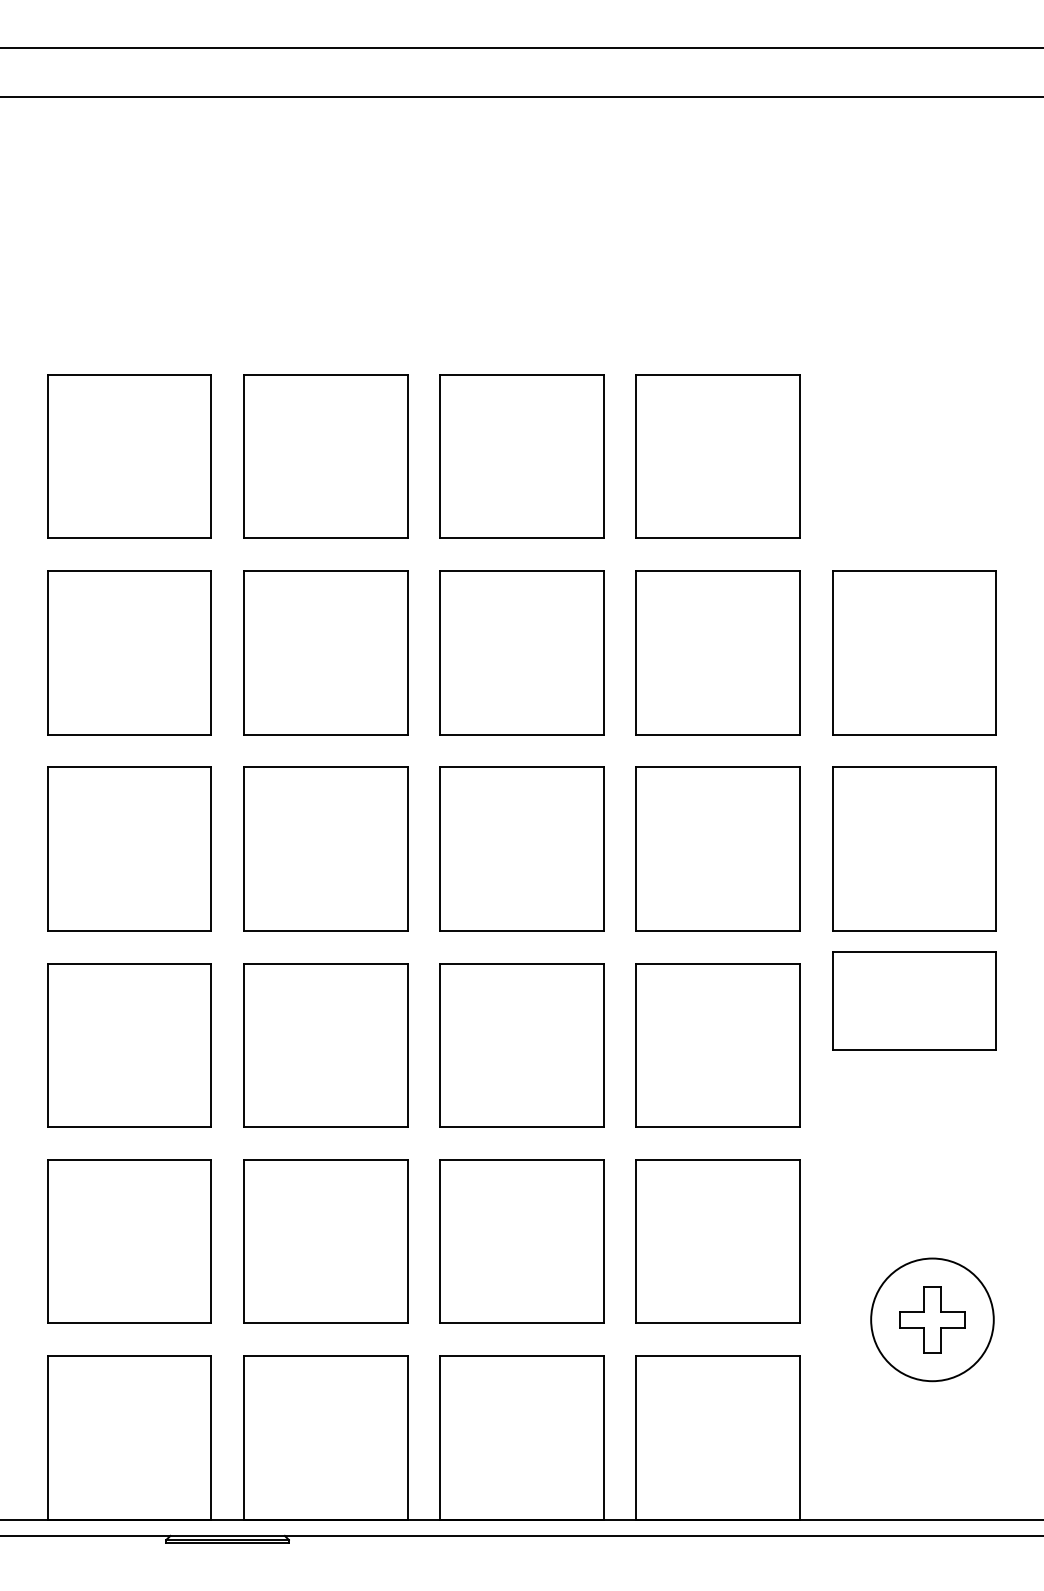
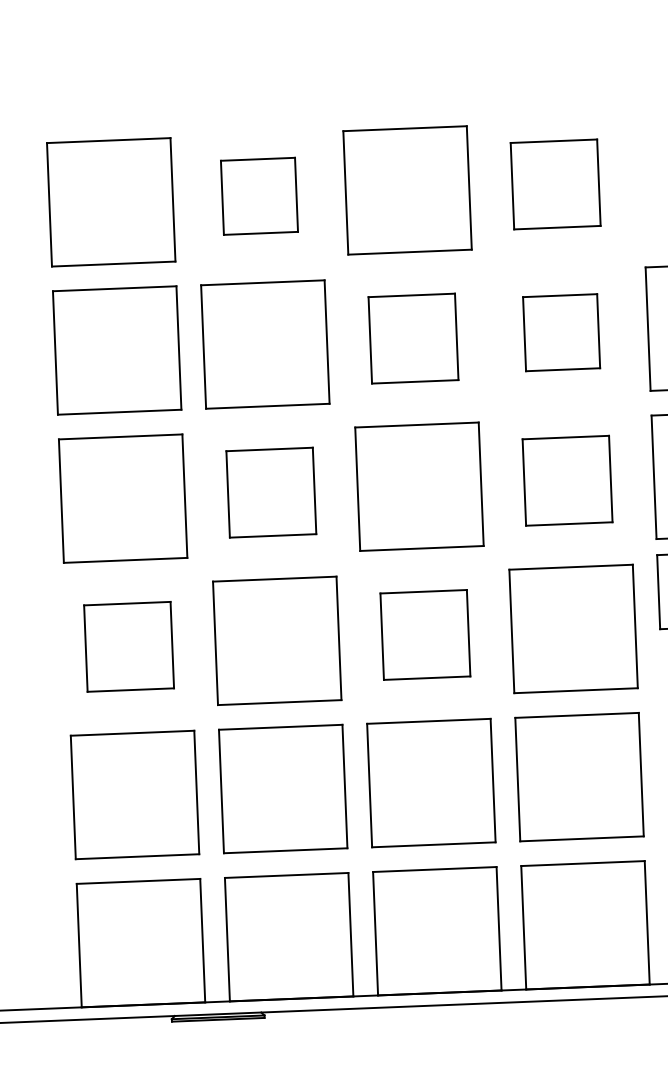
part: (325, 456) -> (259, 196), size x0.6
part: (717, 456) -> (555, 184), size x0.7
part: (521, 652) -> (413, 338), size x0.7
part: (717, 652) -> (561, 332), size x0.6
part: (325, 848) -> (271, 492), size x0.7
part: (717, 848) -> (567, 480), size x0.7
part: (129, 1045) -> (129, 646), size x0.7
part: (521, 1045) -> (425, 635), size x0.7

